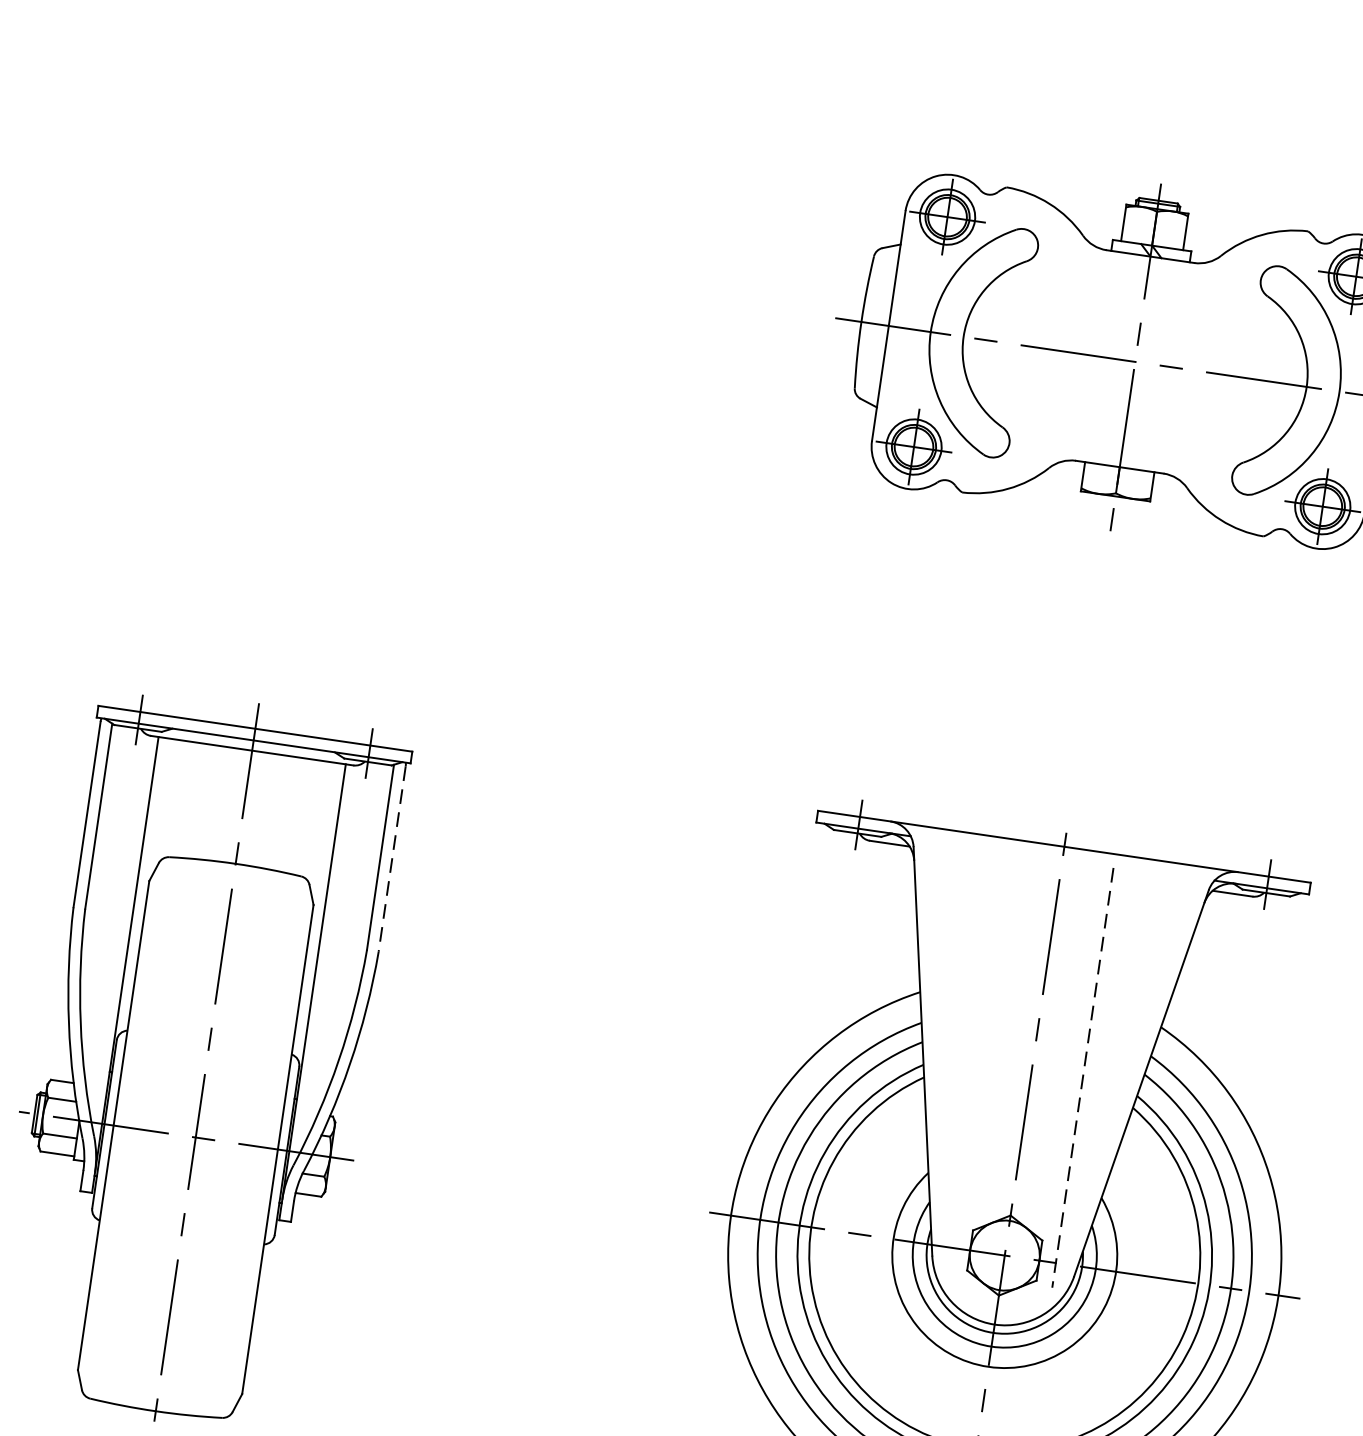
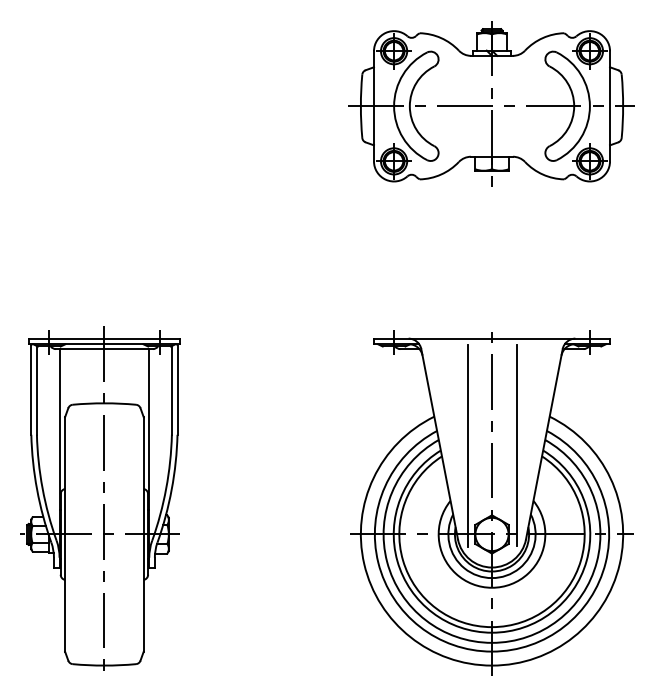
line: (392, 859) -> (177, 390), dashed -> solid
line: (980, 1062) -> (467, 445), added
line: (1082, 1077) -> (516, 445), dashed -> solid

